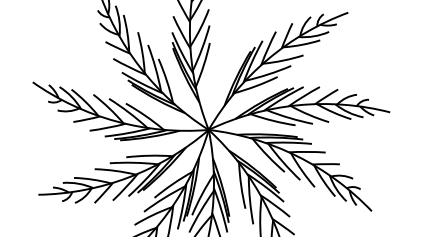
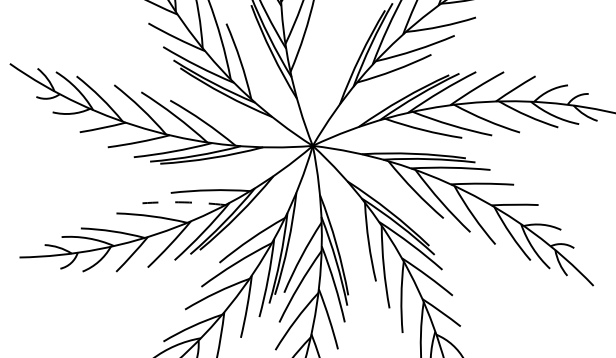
arc: (133, 162) -> (183, 201), solid -> dashed

